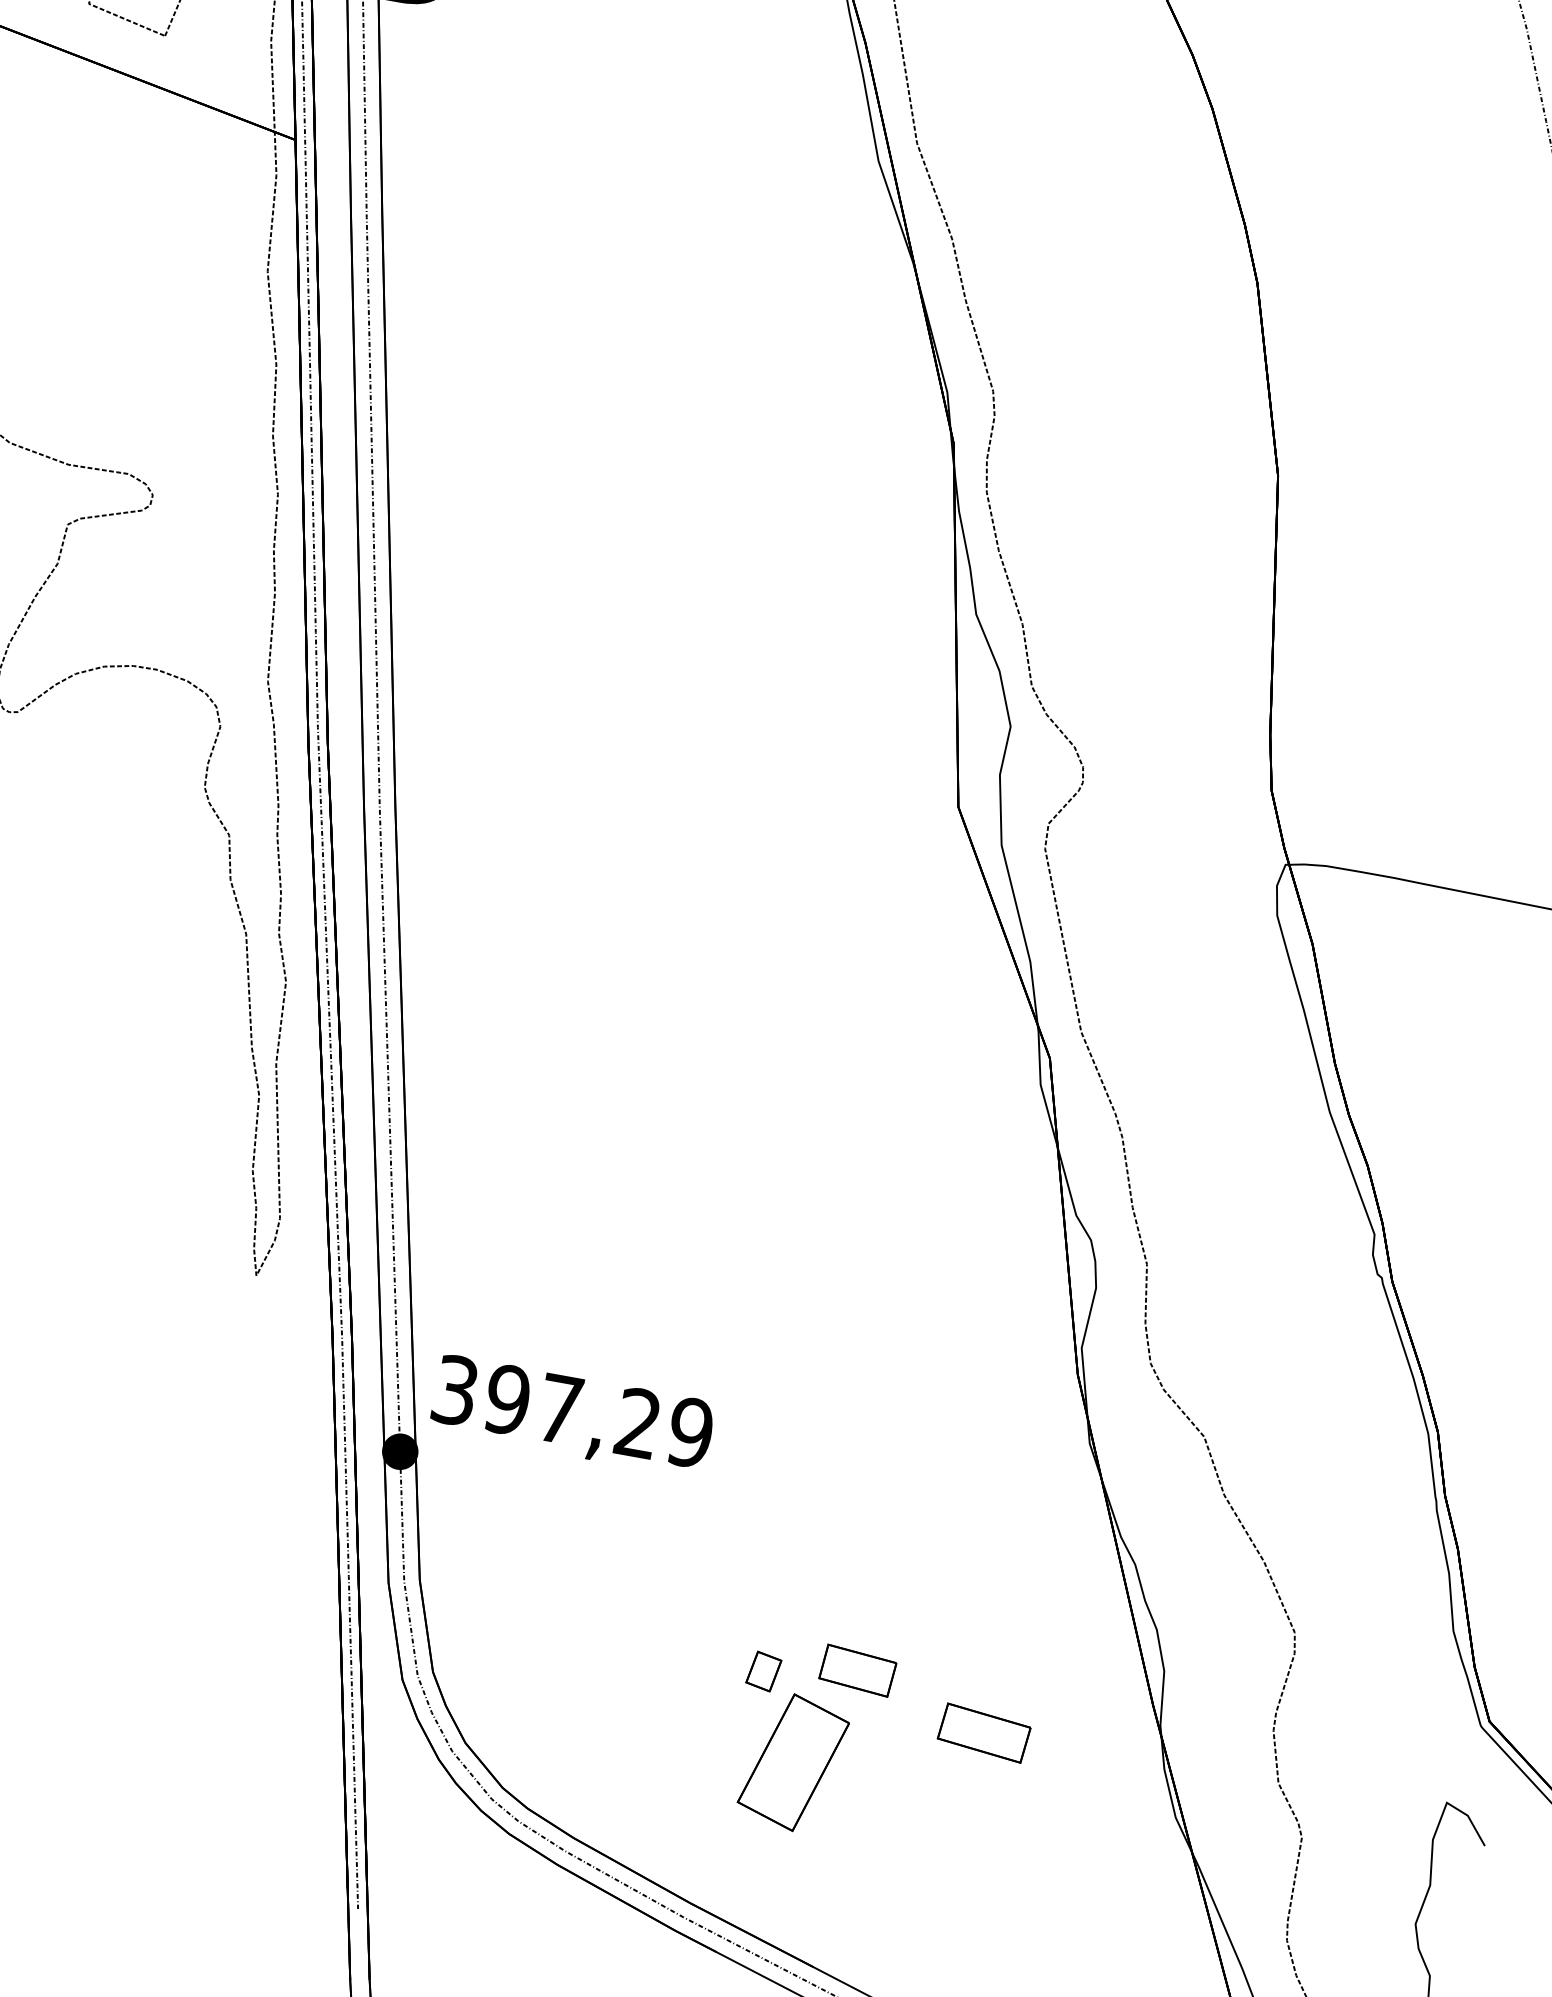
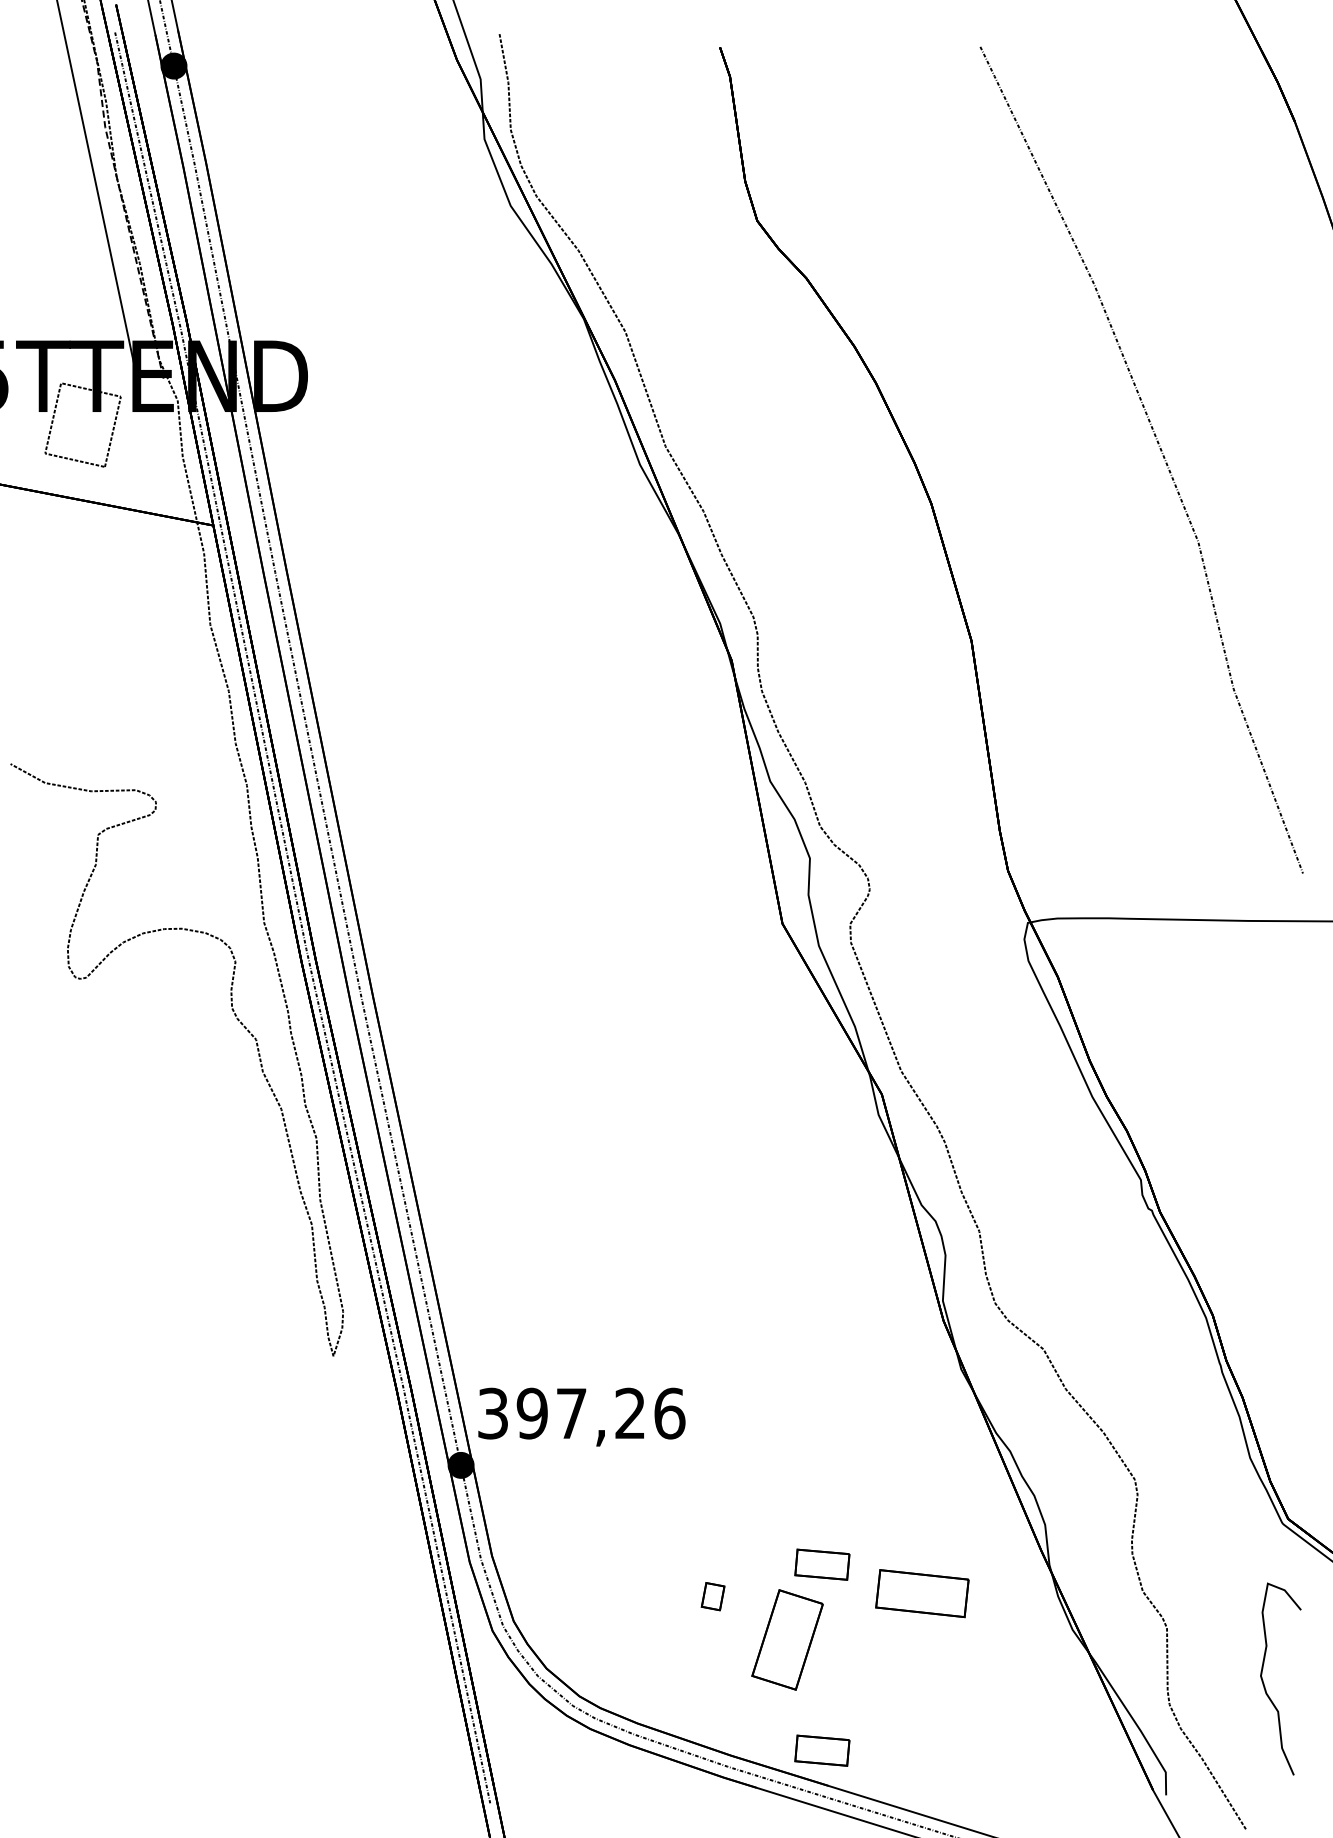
text: (690, 1432) -> (669, 1413), 397,29 -> 397,26
part: (763, 1671) -> (712, 1596), moved
part: (984, 1733) -> (922, 1593), size x1.4
part: (813, 1918) -> (822, 1750), added

